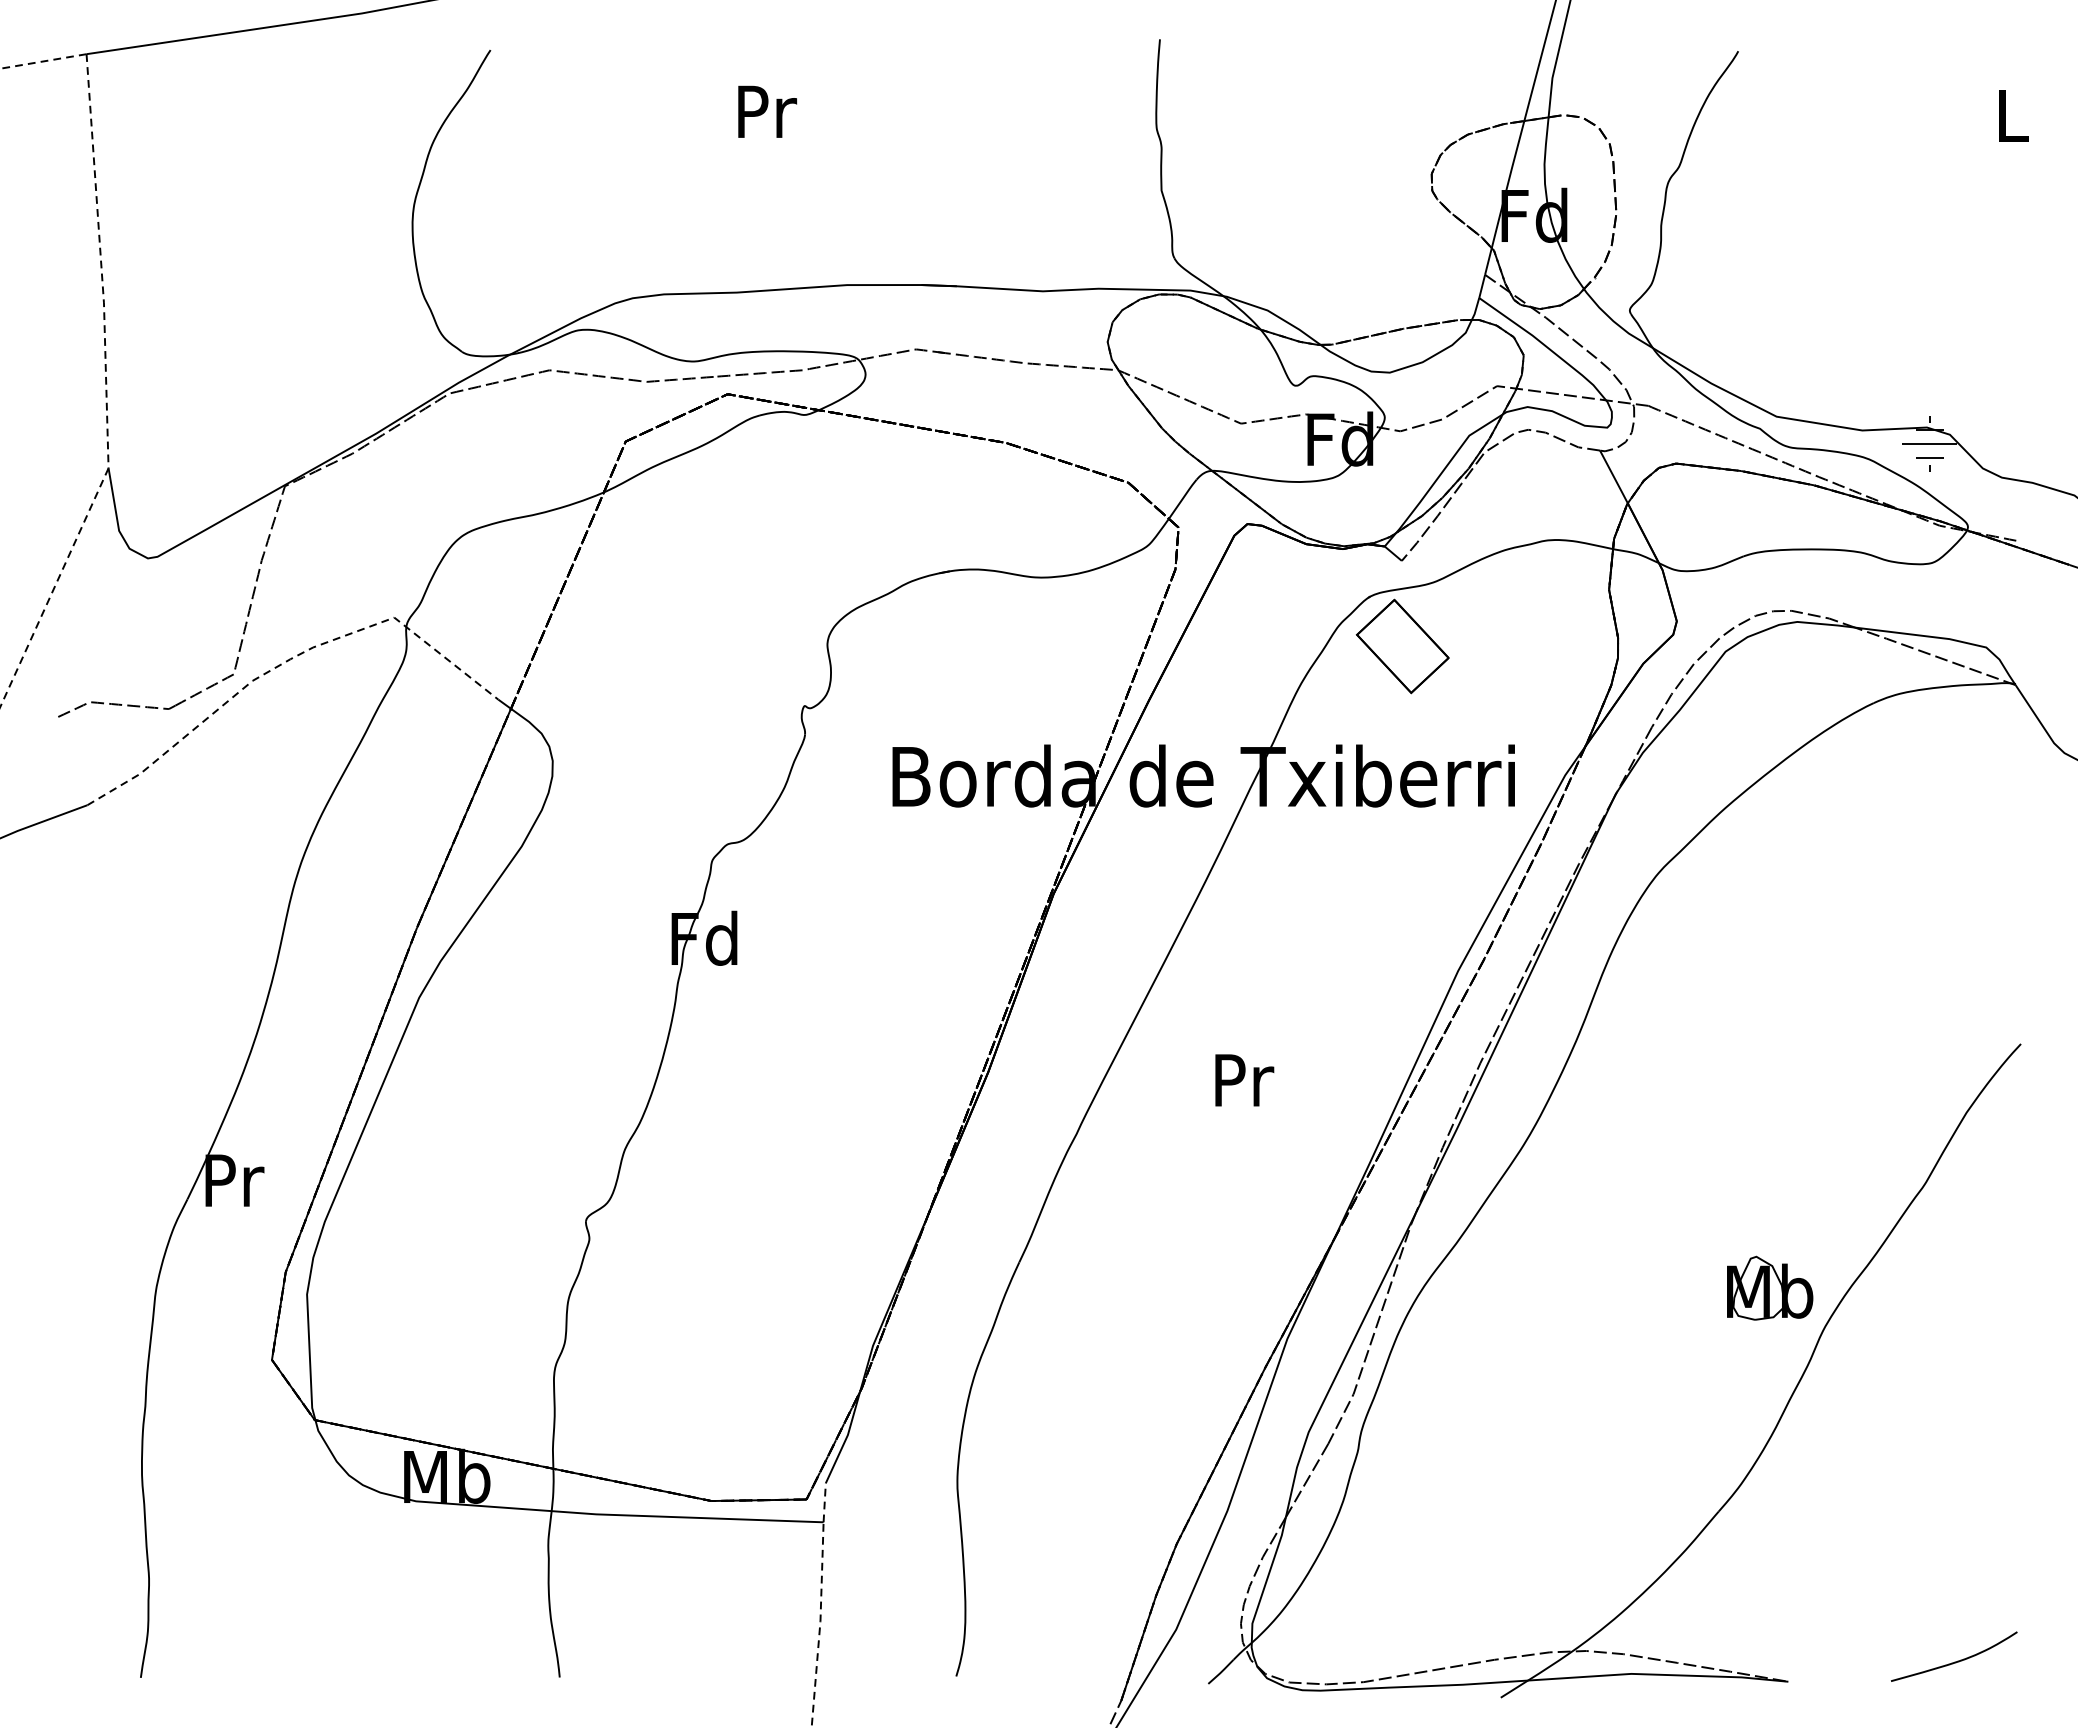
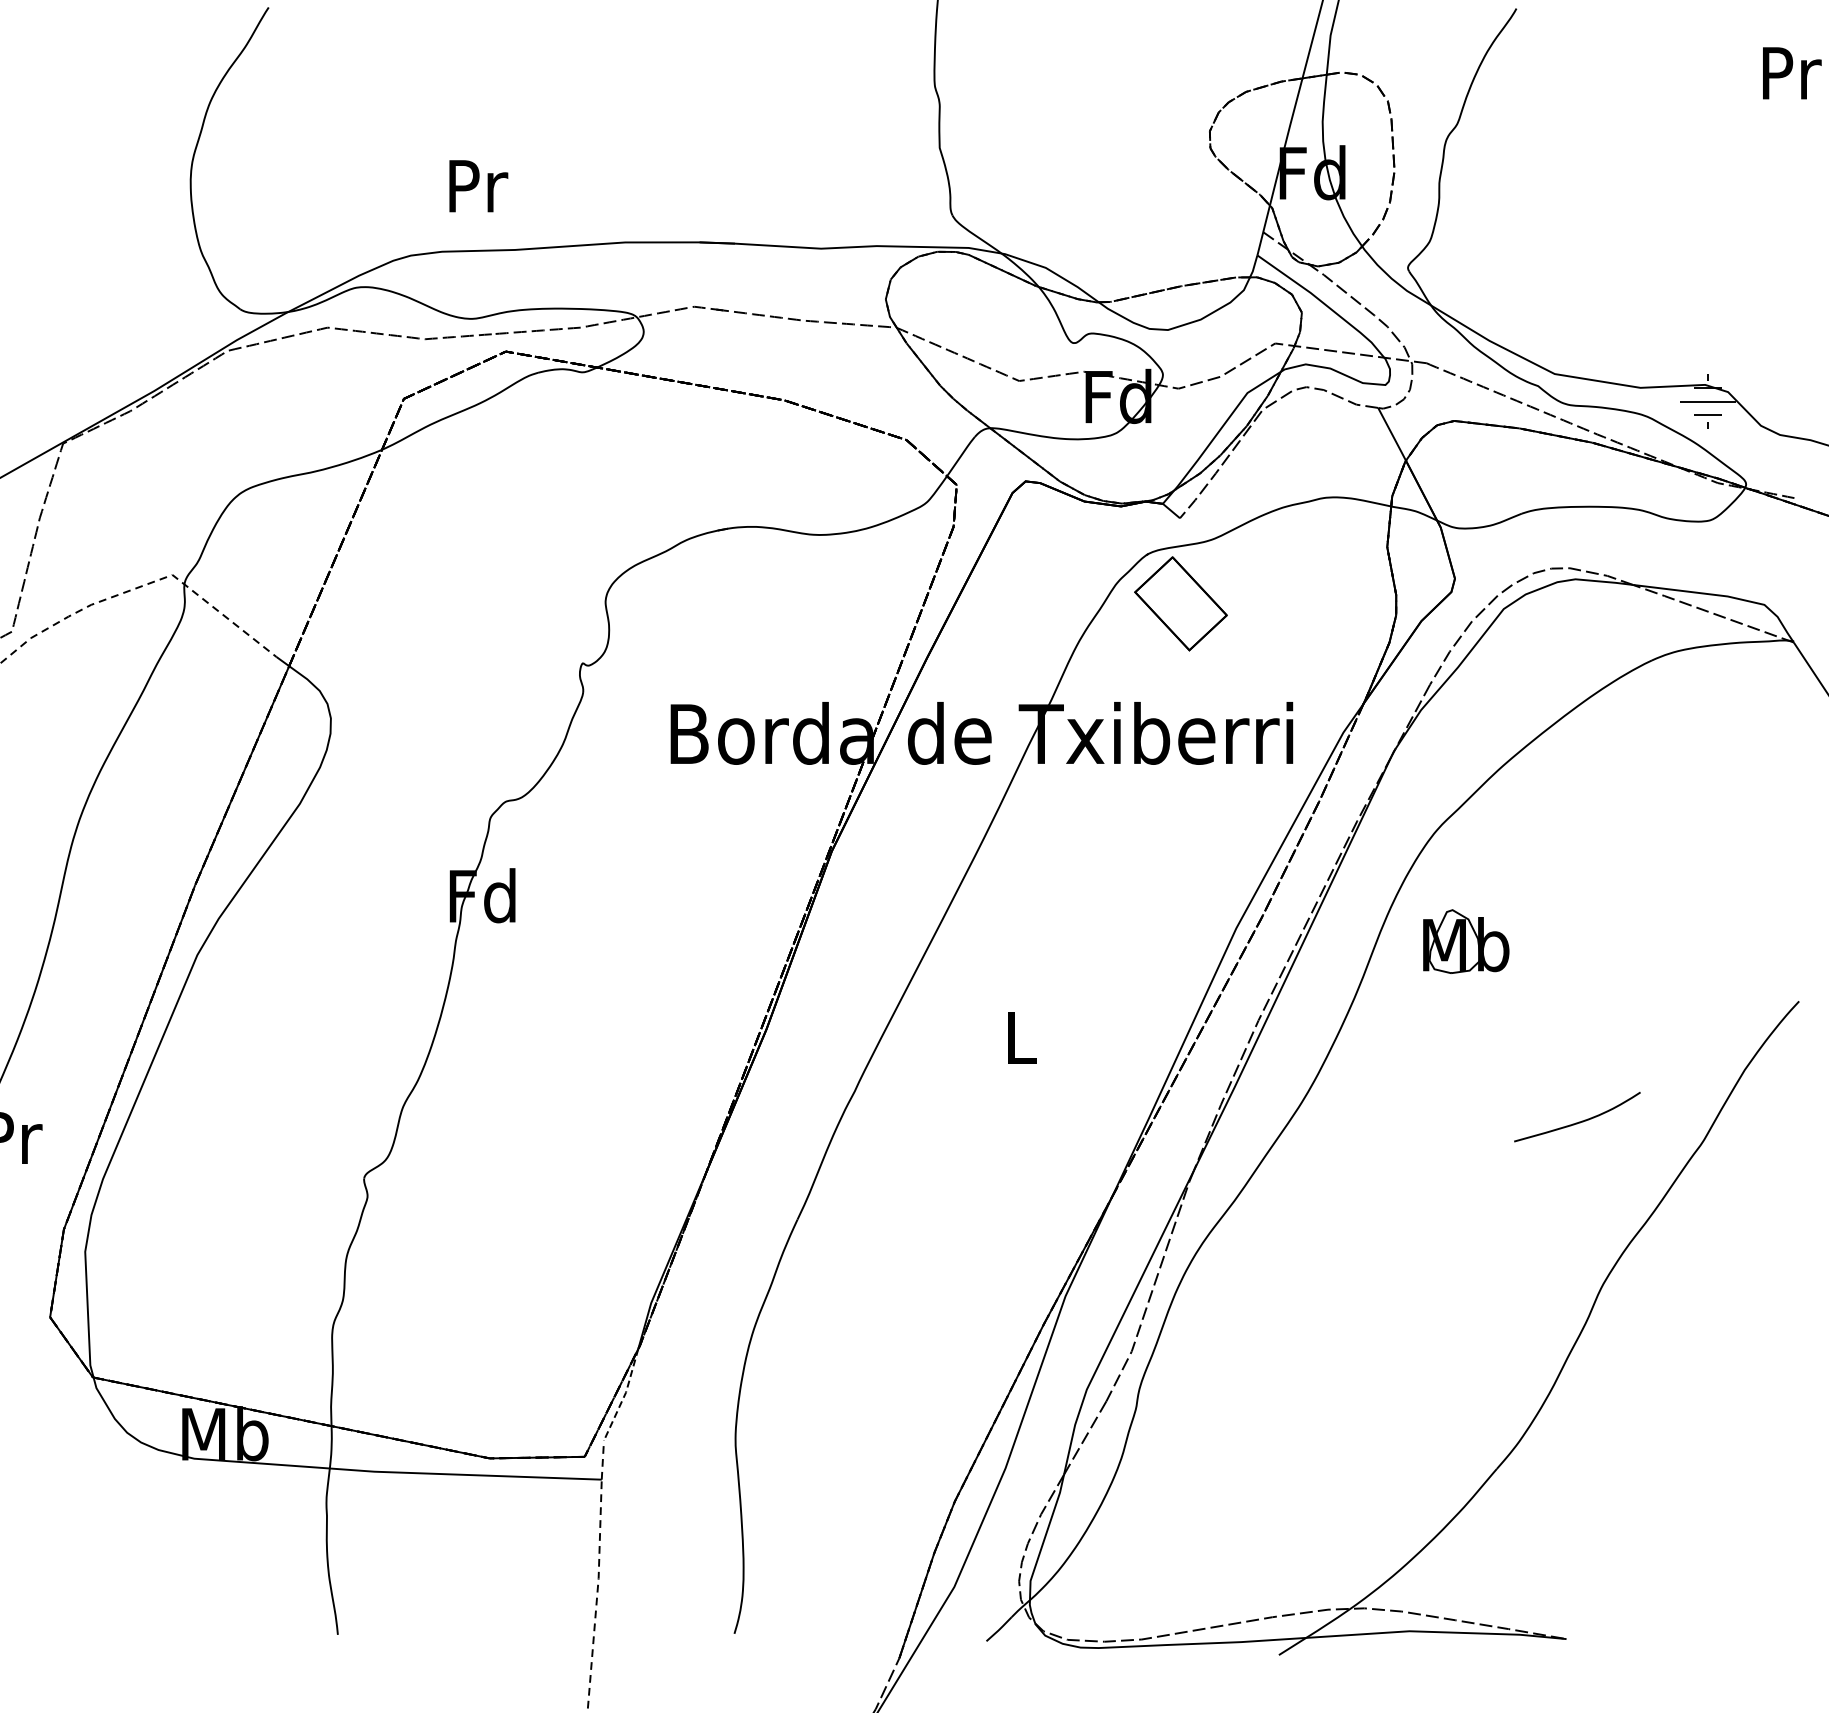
text: (767, 111) -> (478, 185), moved
text: (2013, 115) -> (1791, 72), L -> Pr
text: (1244, 1080) -> (1022, 1037), Pr -> L
part: (1770, 1287) -> (1466, 940), moved
line: (846, 1437) -> (624, 1394), solid -> dashed
curve: (1957, 1660) -> (1580, 1120), moved

